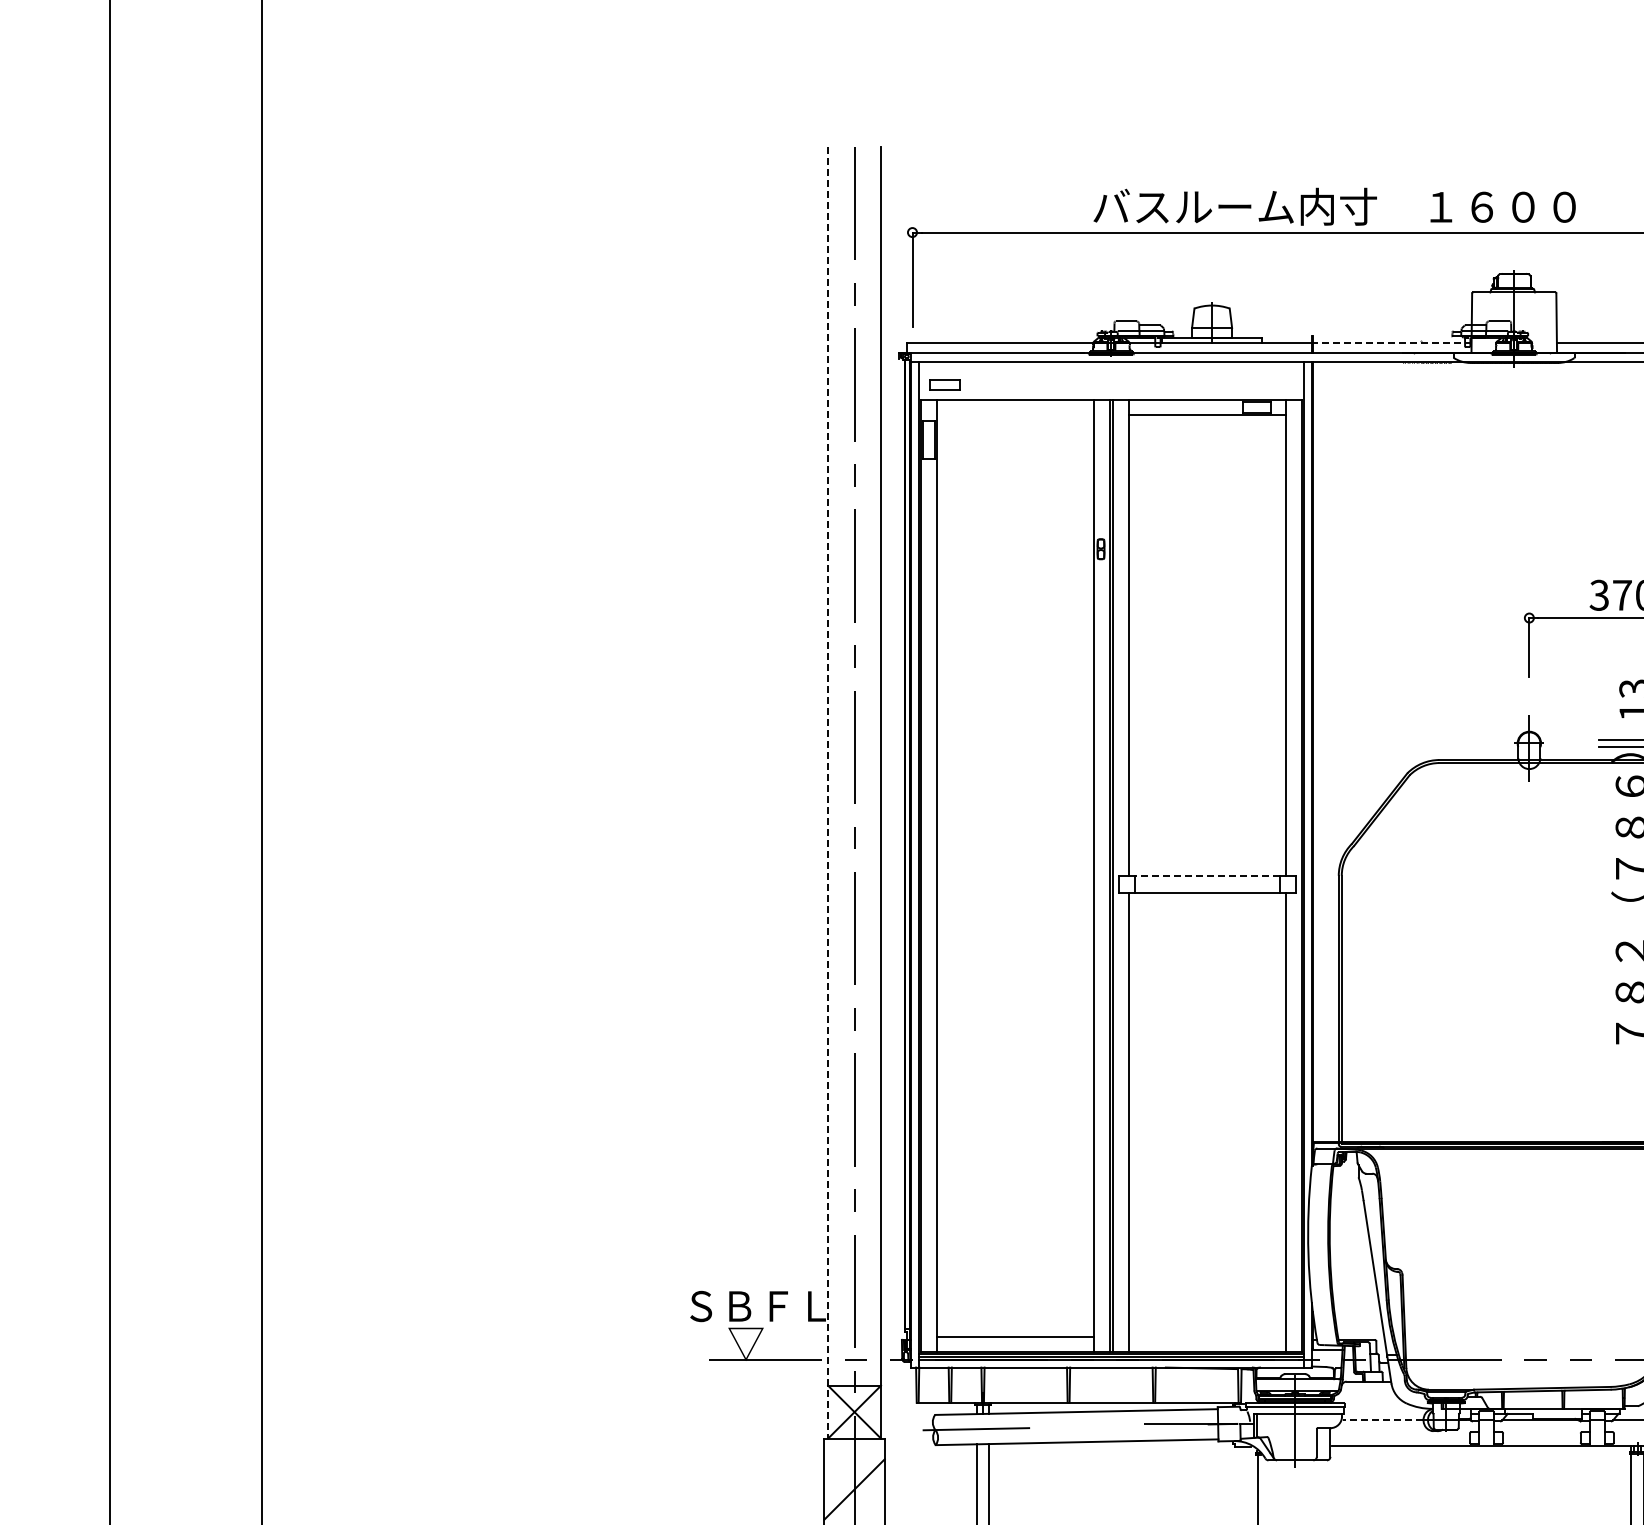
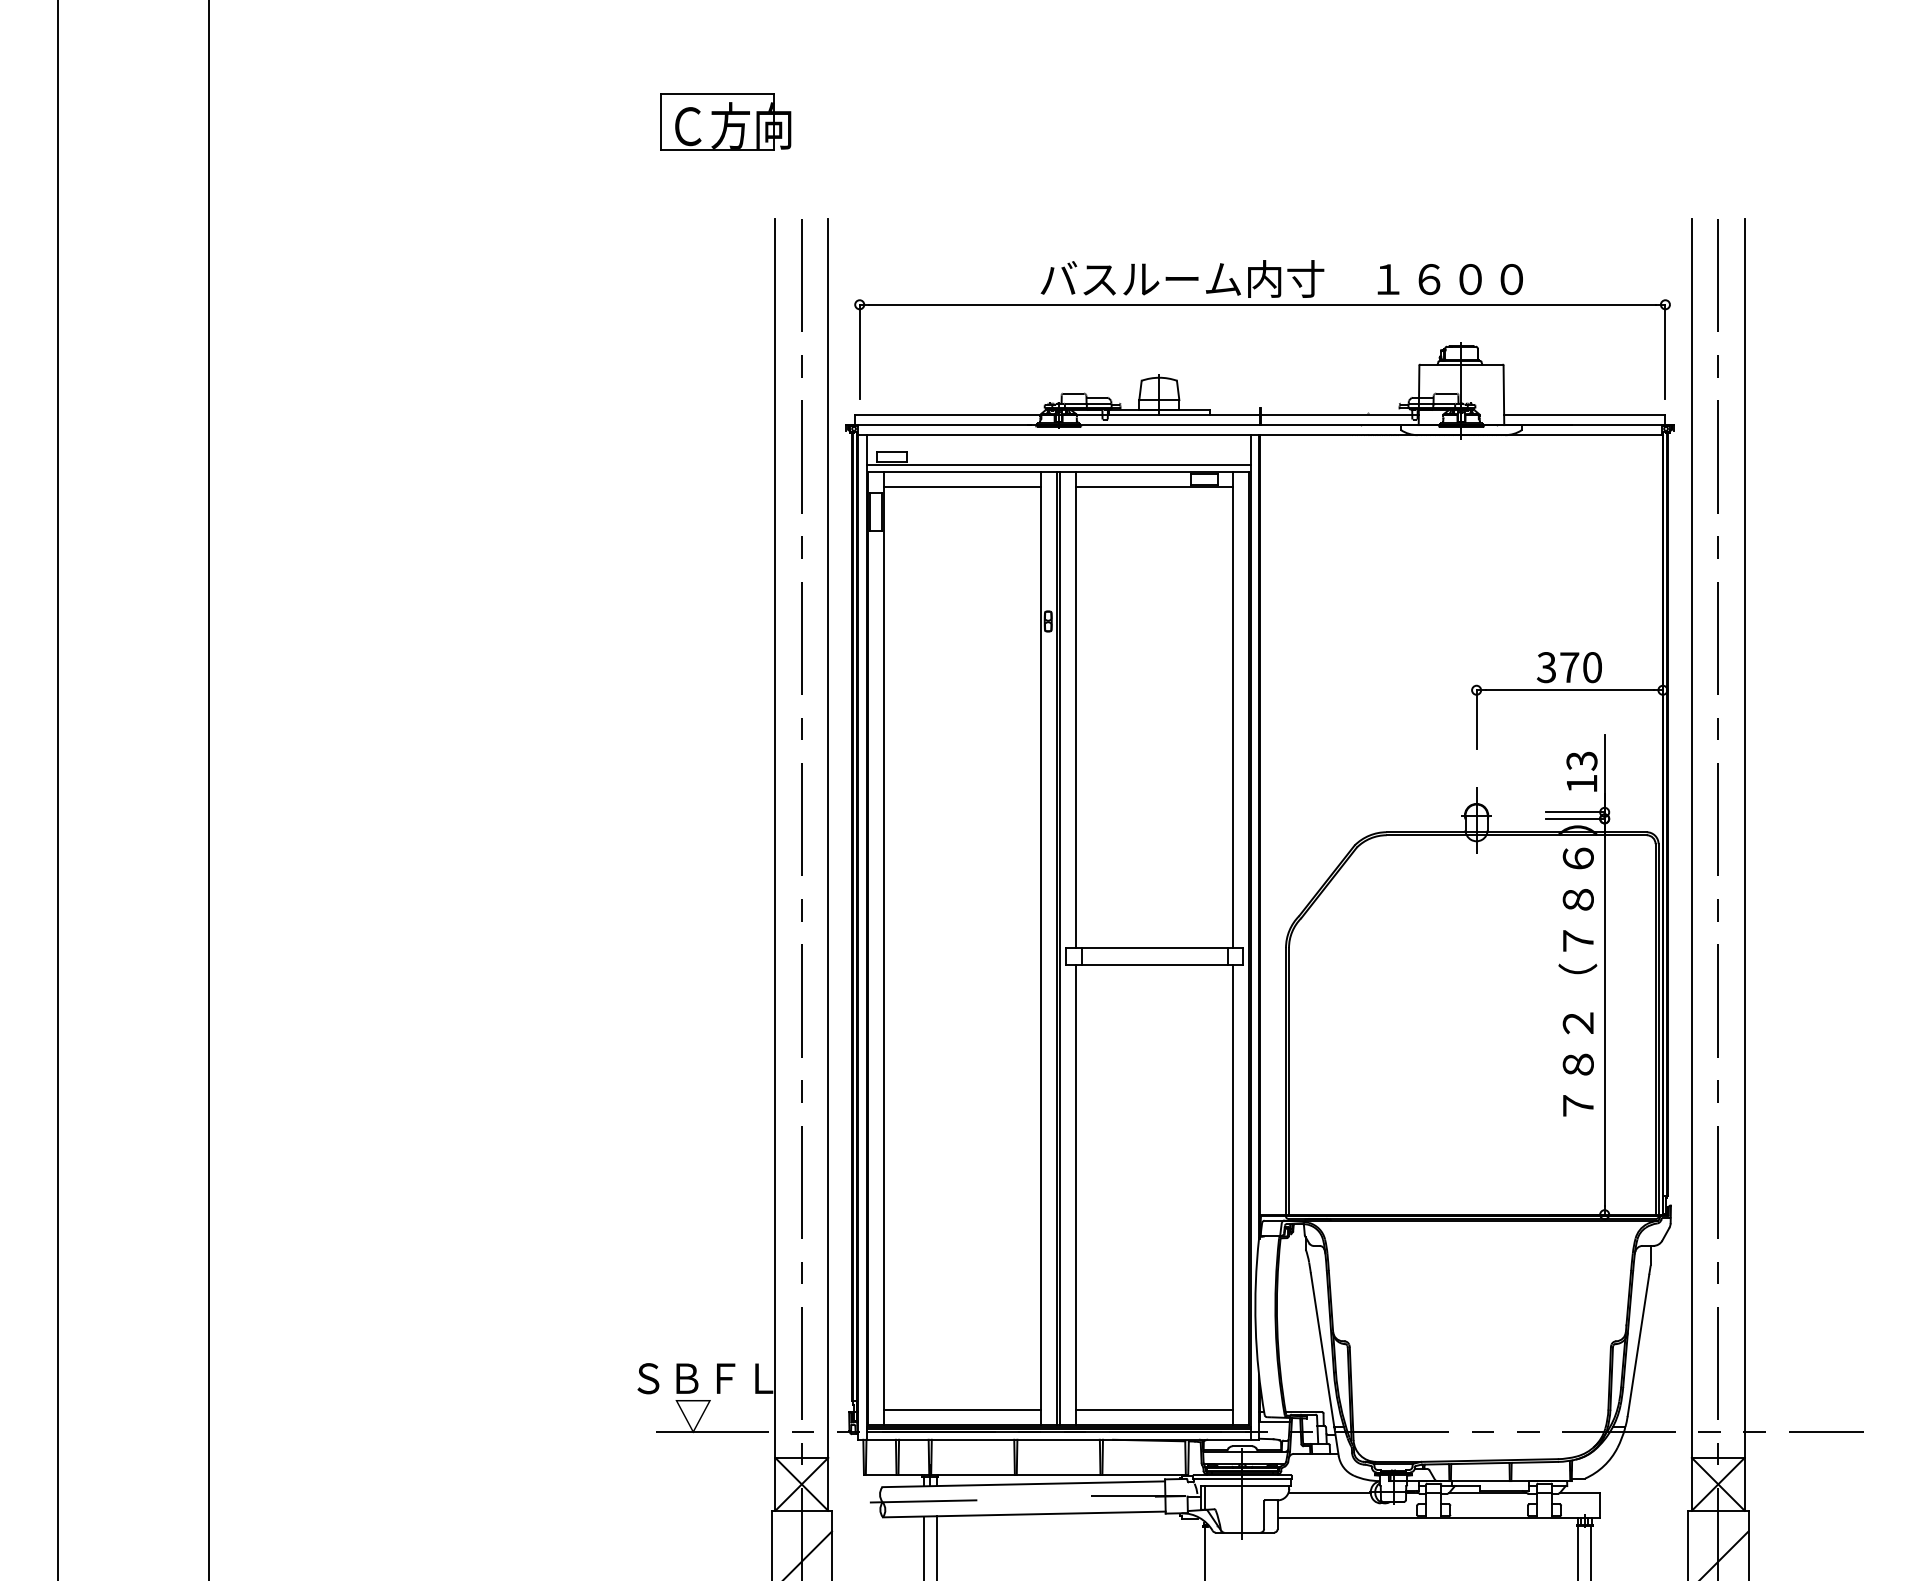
part: (778, 49) -> (725, 121), added
line: (1392, 343) -> (1339, 415), dashed -> solid
line: (1111, 393) -> (1058, 465), added
line: (1015, 415) -> (962, 487), added
line: (828, 792) -> (775, 864), dashed -> solid
line: (1207, 875) -> (1154, 947), dashed -> solid
line: (1207, 1337) -> (1154, 1409), added
line: (1382, 1420) -> (1329, 1492), dashed -> solid

